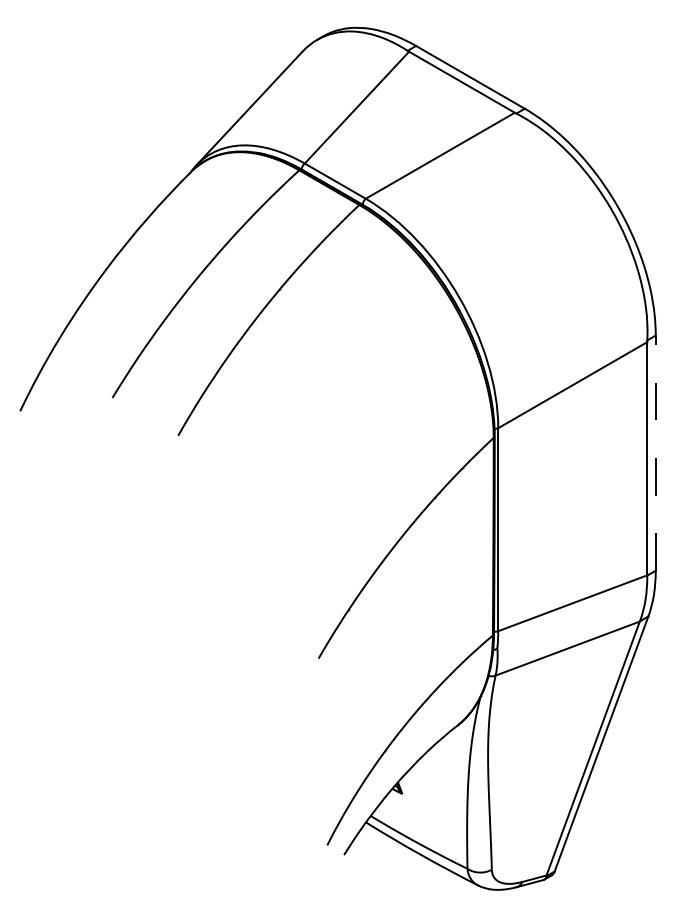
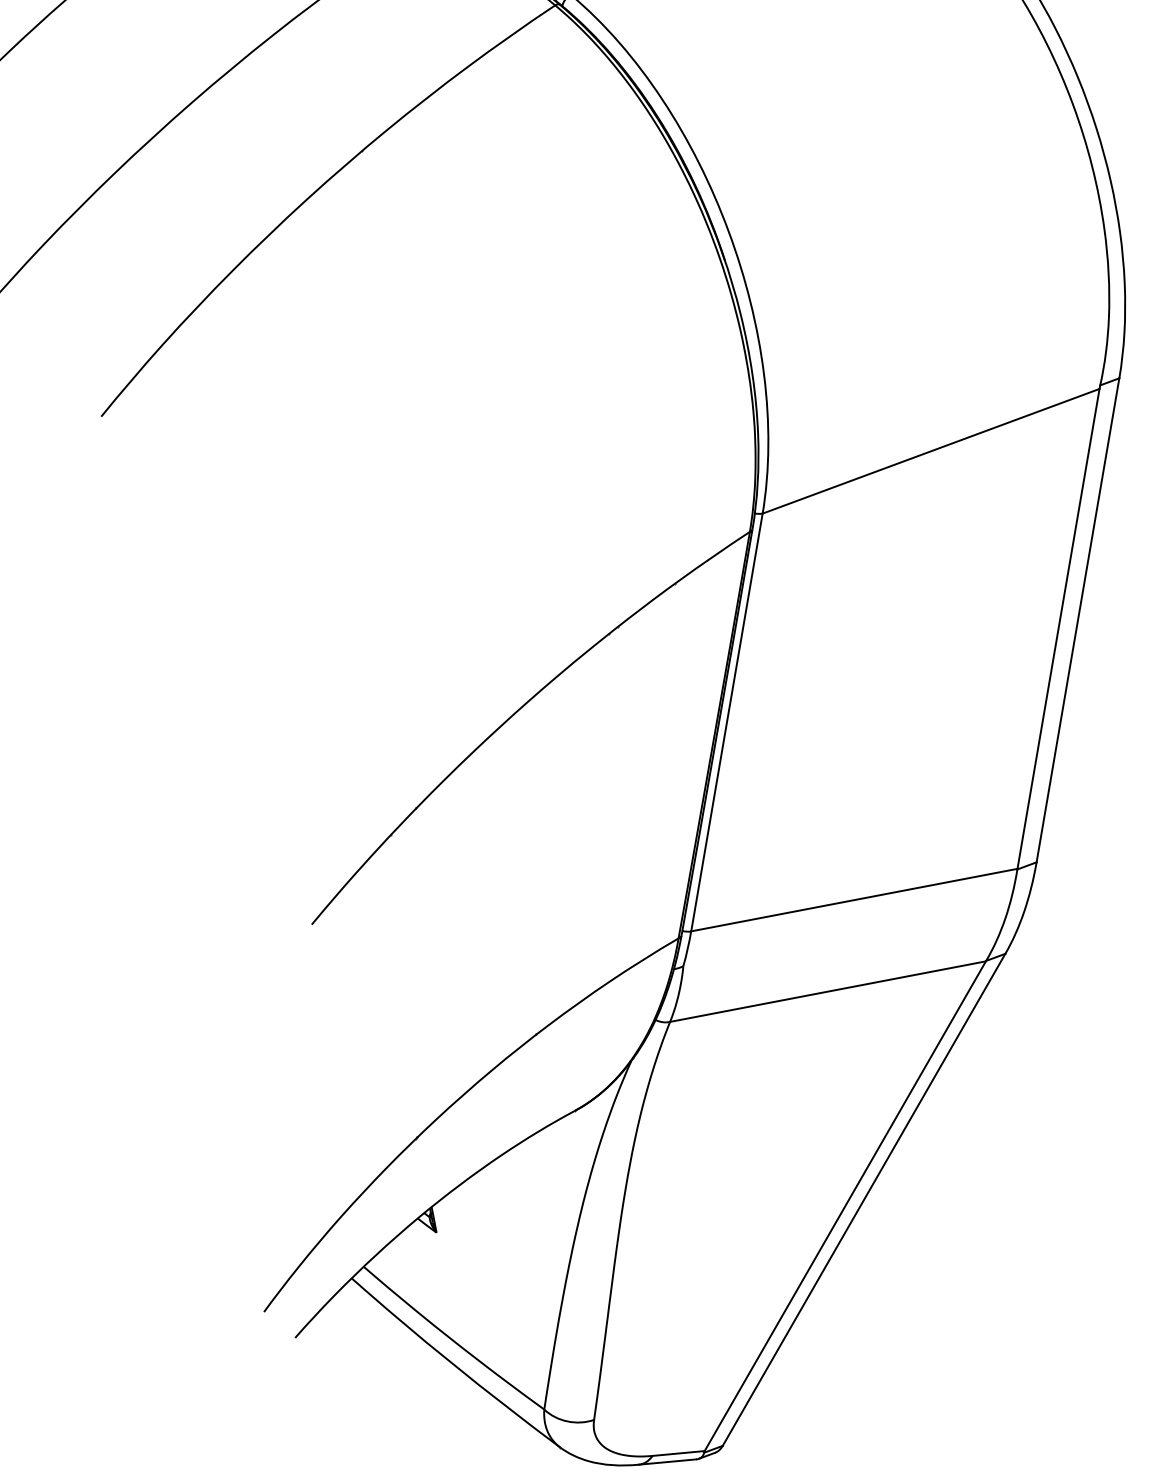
line: (655, 453) -> (1077, 620), dashed -> solid

